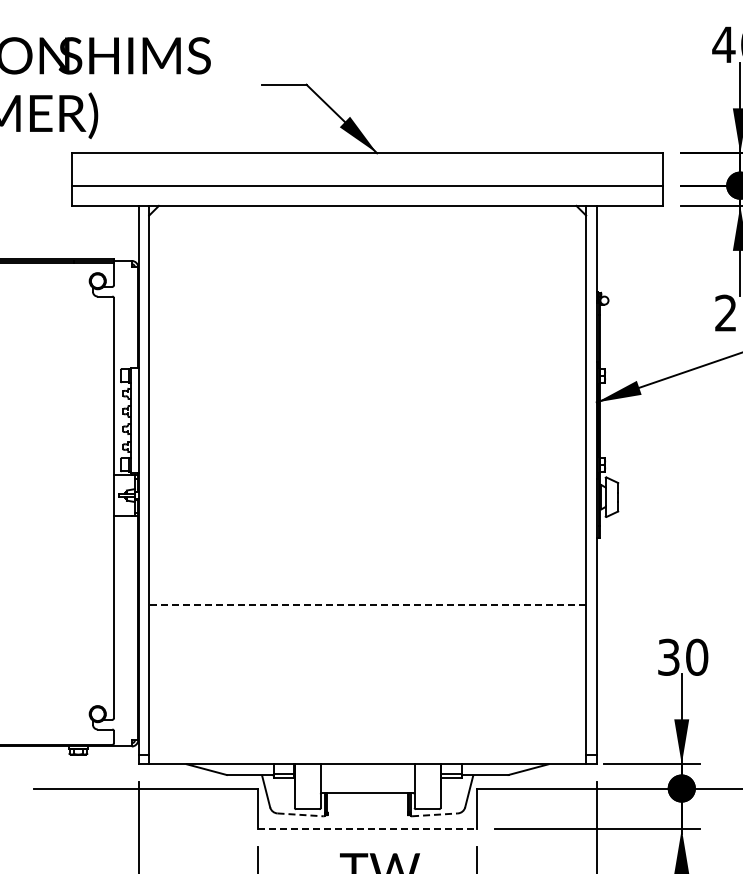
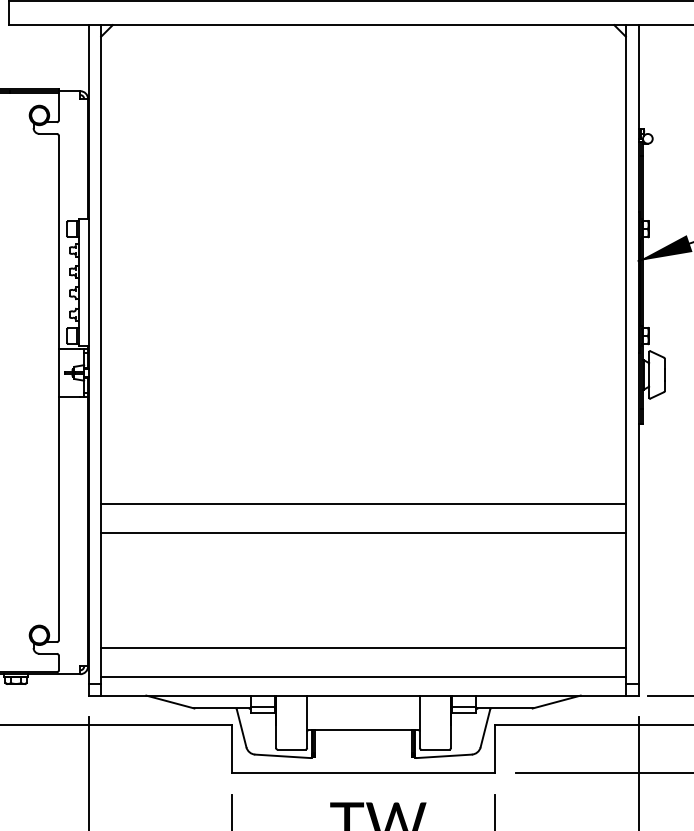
line: (367, 604) -> (363, 503), dashed -> solid
line: (367, 629) -> (363, 533), added
line: (367, 724) -> (363, 647), added
line: (367, 749) -> (363, 677), added
line: (300, 814) -> (282, 755), dashed -> solid
line: (434, 814) -> (443, 755), dashed -> solid
line: (368, 829) -> (364, 773), dashed -> solid

